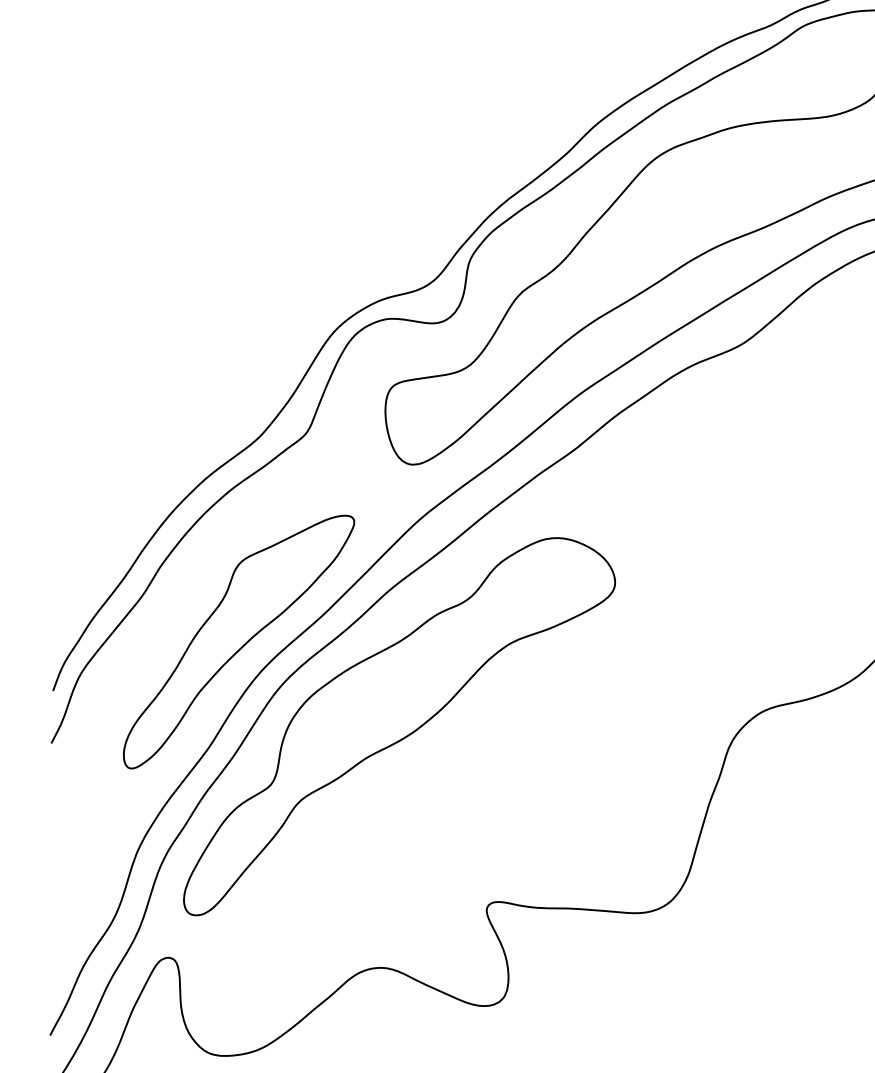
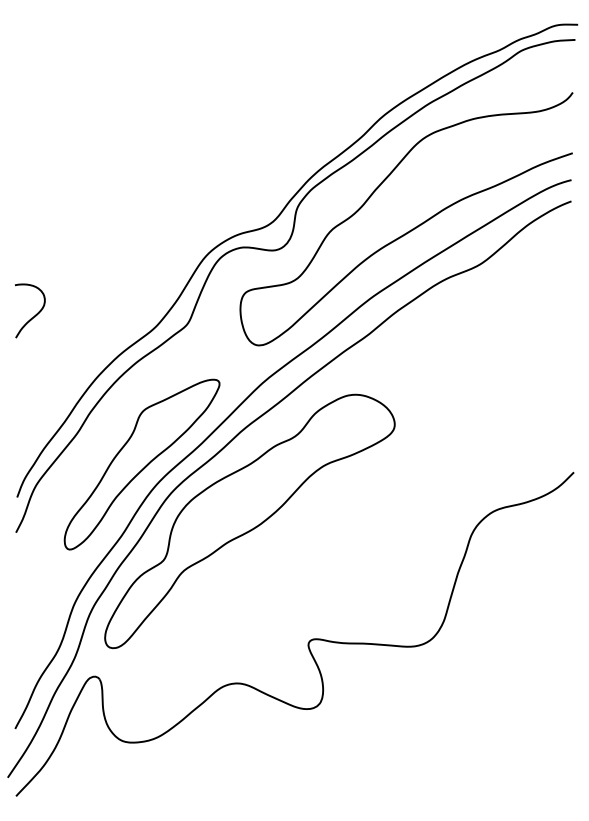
curve: (80, 418) -> (35, 314), added

